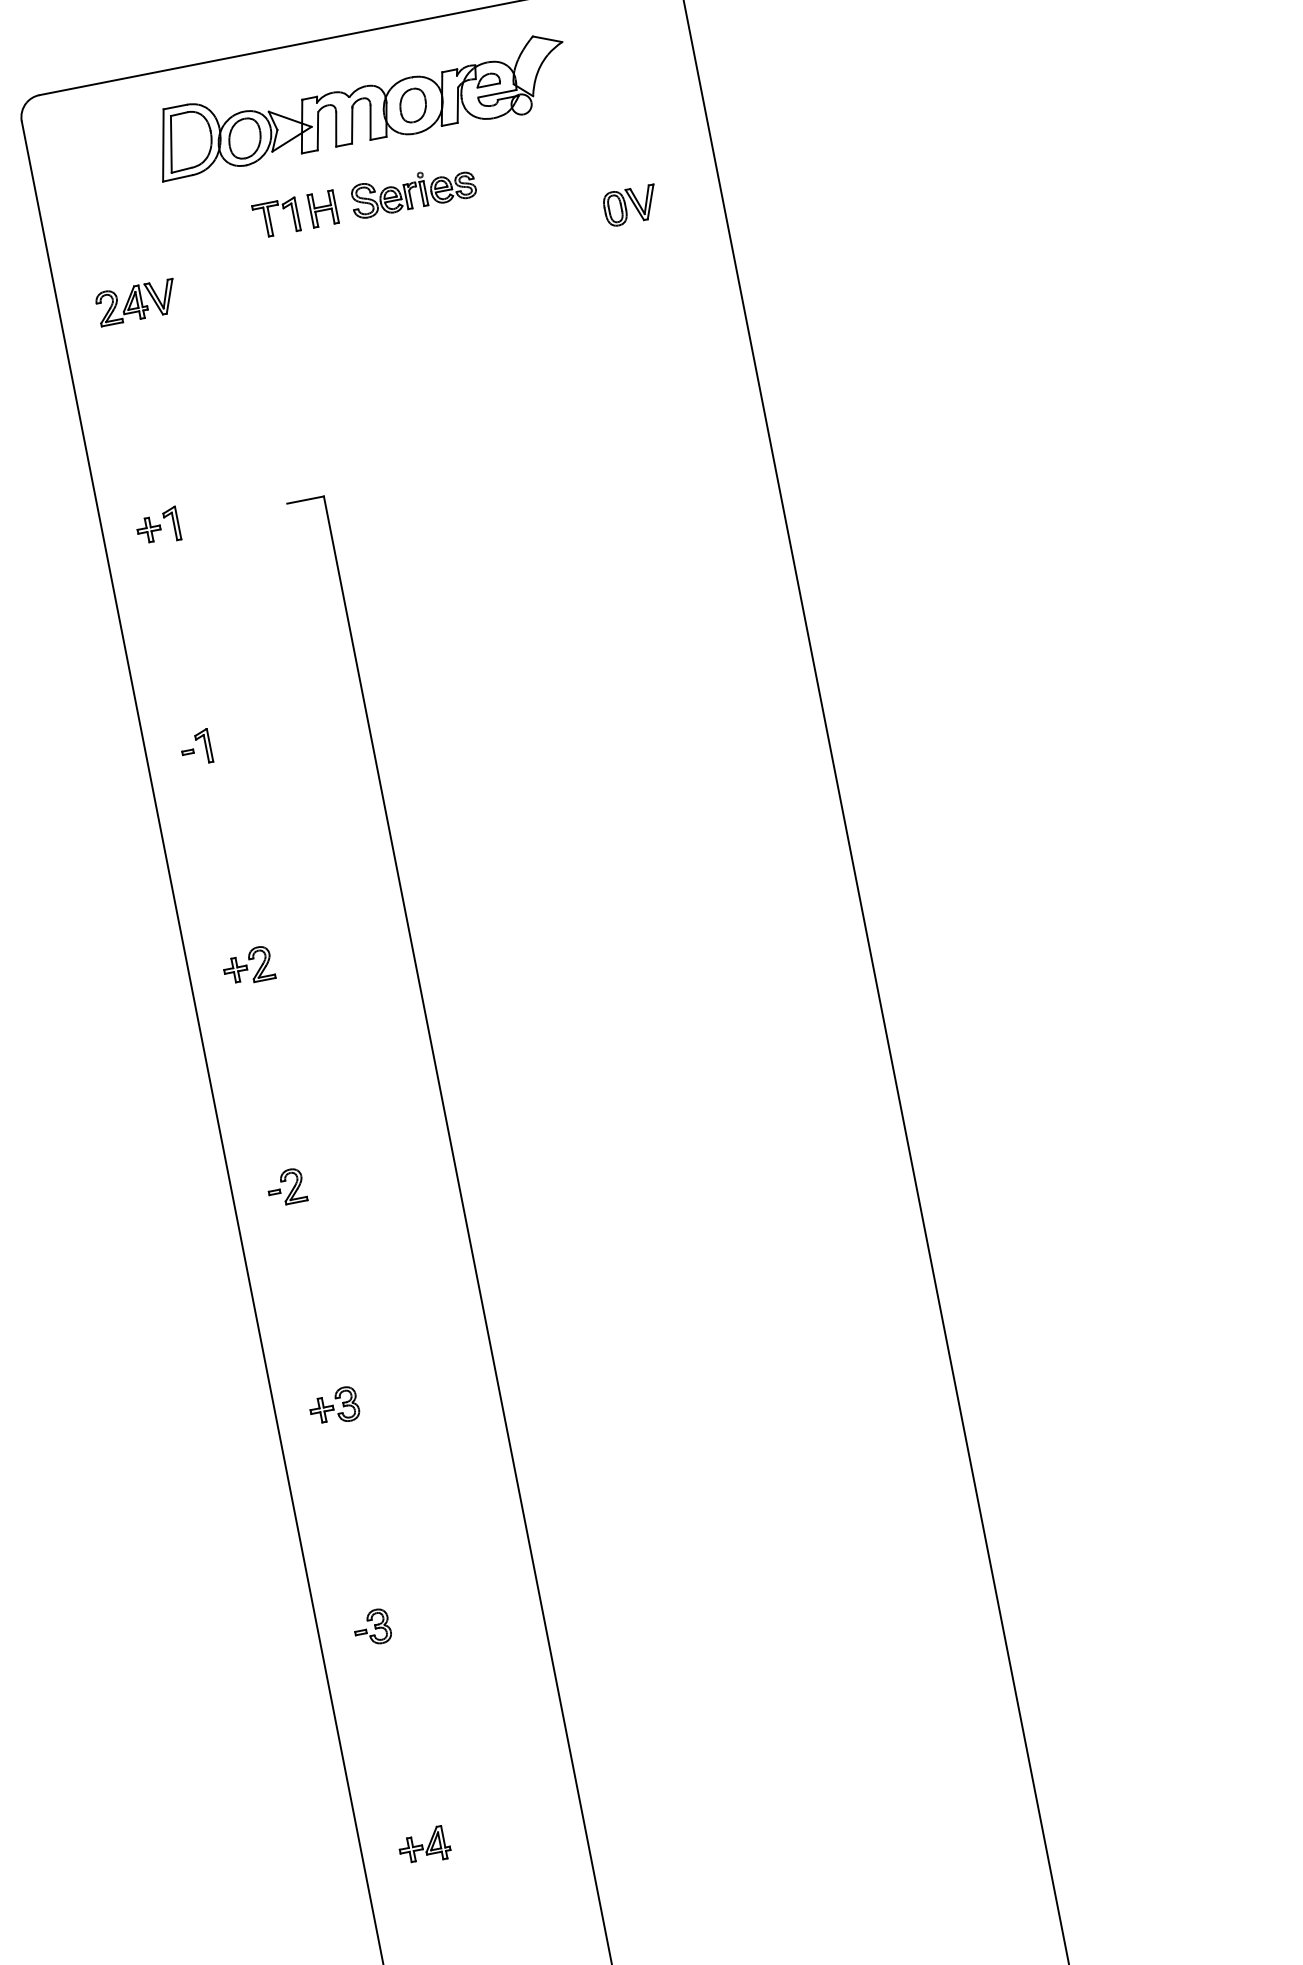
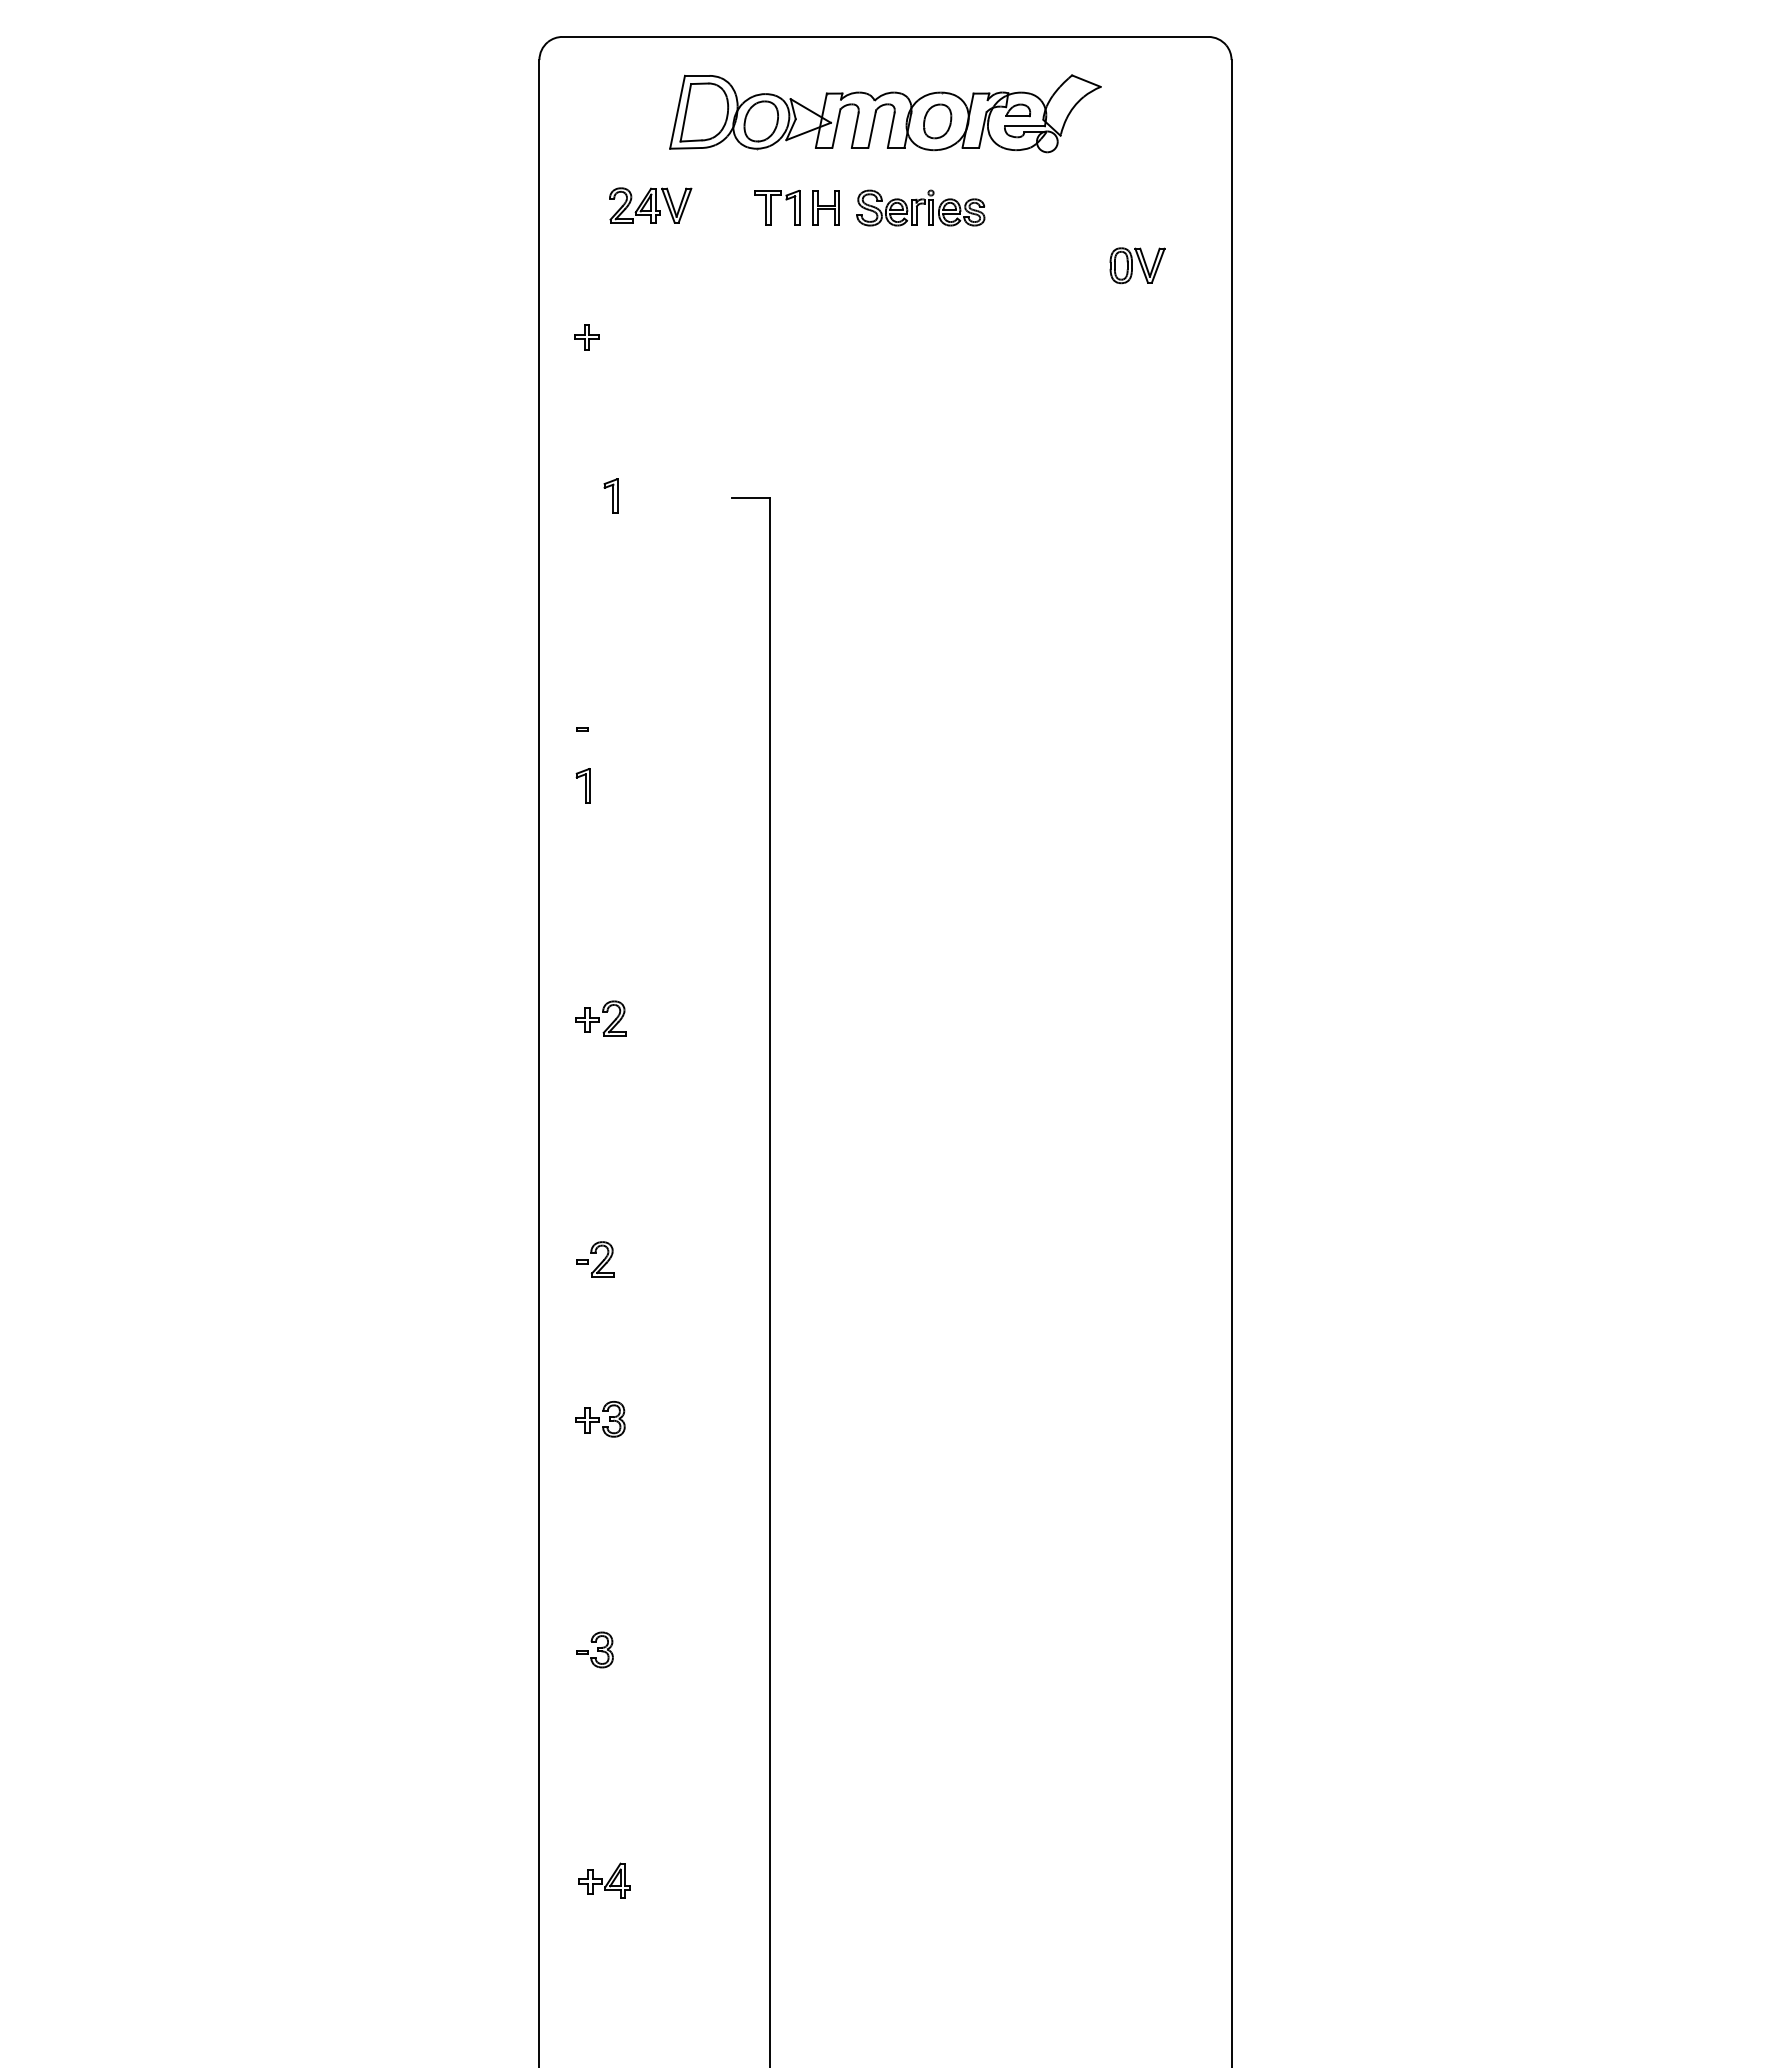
part: (136, 302) -> (650, 205), moved
part: (148, 529) -> (586, 337), moved
part: (202, 746) -> (582, 785), moved
part: (248, 966) -> (600, 1018), moved
part: (286, 1187) -> (595, 1259), moved

